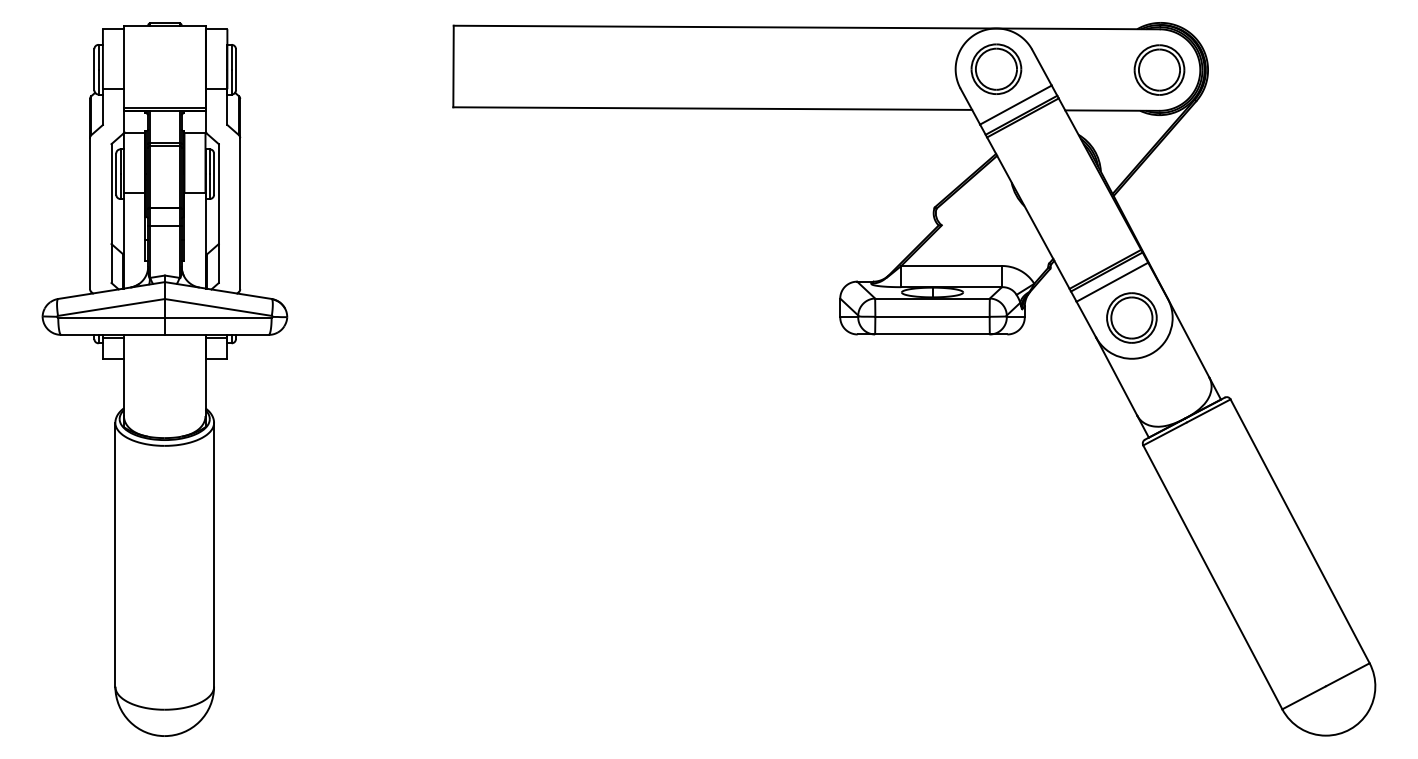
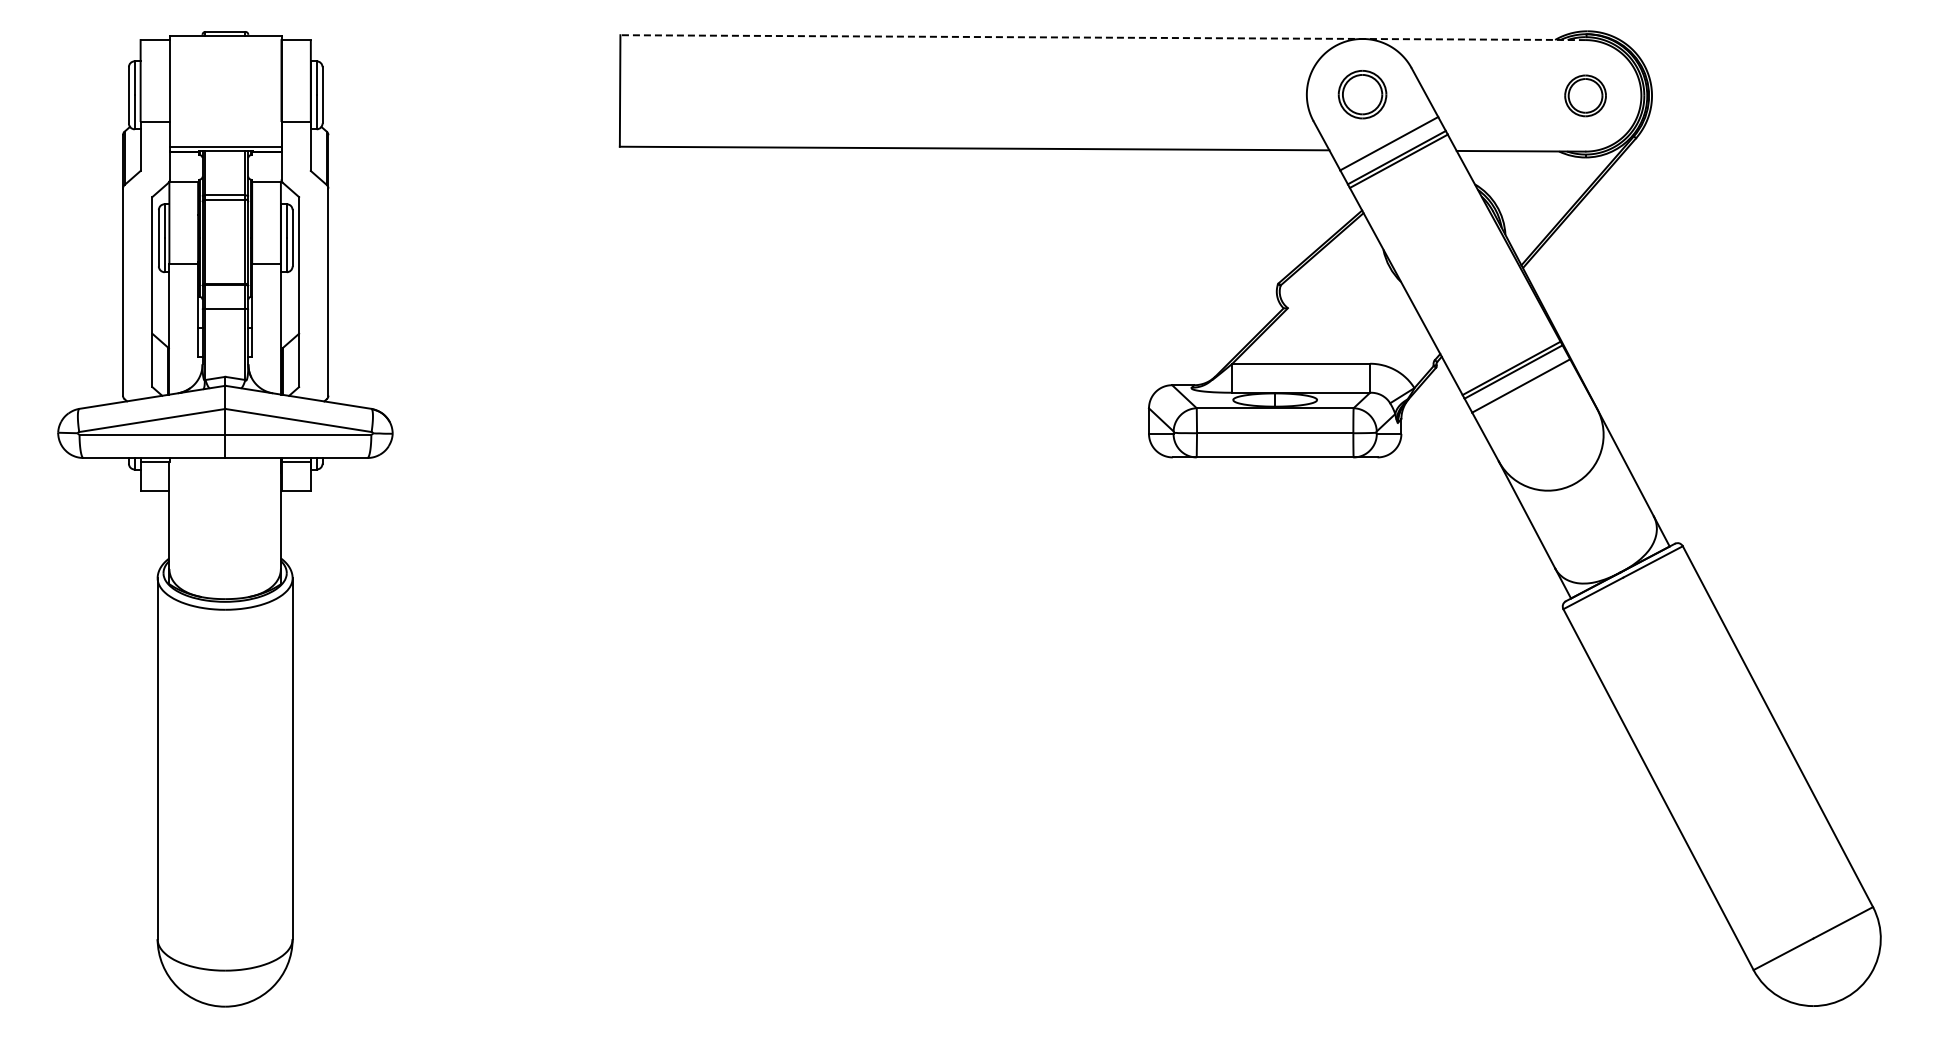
line: (806, 27) -> (1103, 37), solid -> dashed
part: (996, 69) -> (1362, 94), size x0.7
part: (1159, 69) -> (1585, 95), size x0.6
part: (1131, 317) -> (1547, 434), removed

